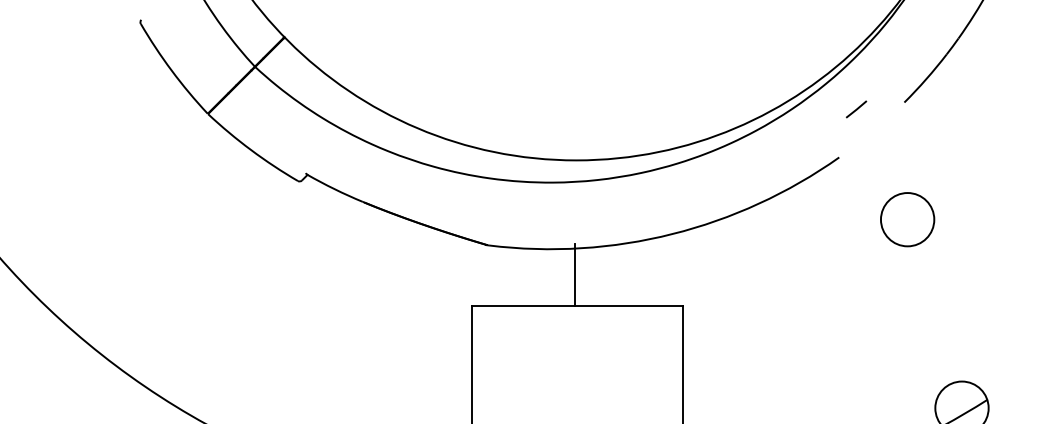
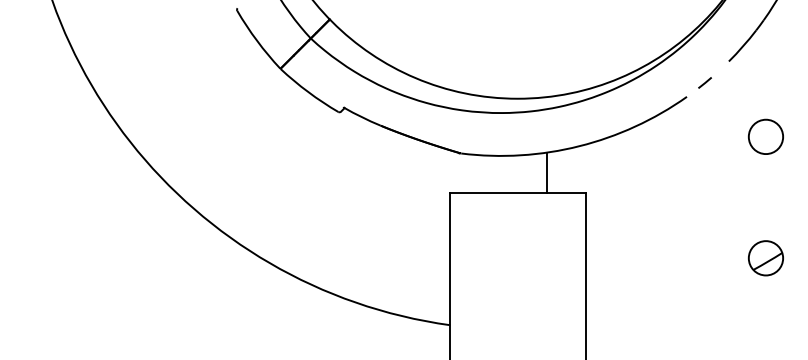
line: (855, 108) -> (704, 82), moved
circle: (906, 219) -> (765, 136), moved
line: (576, 274) -> (547, 172), moved

